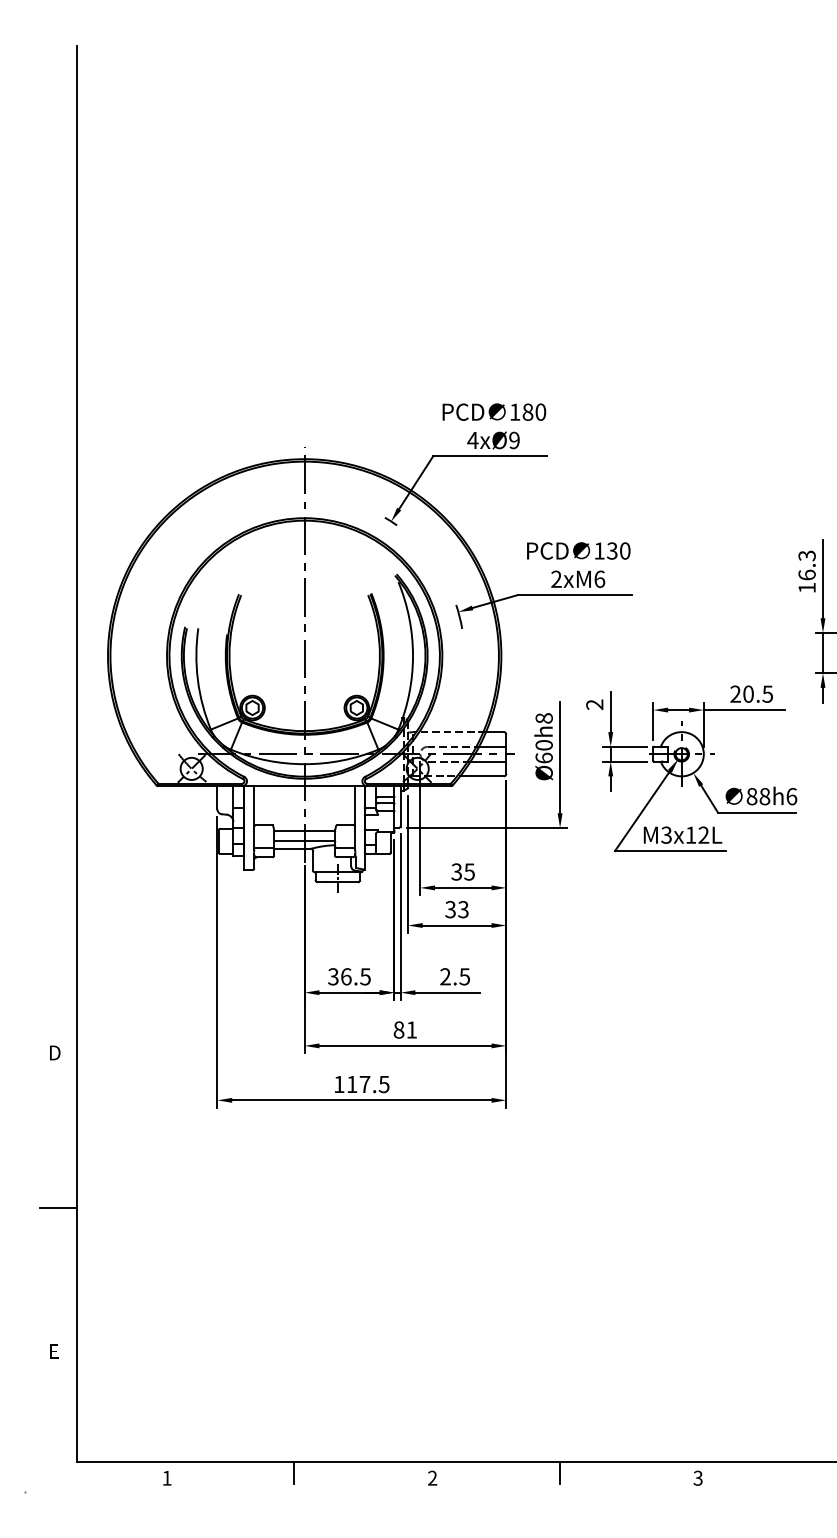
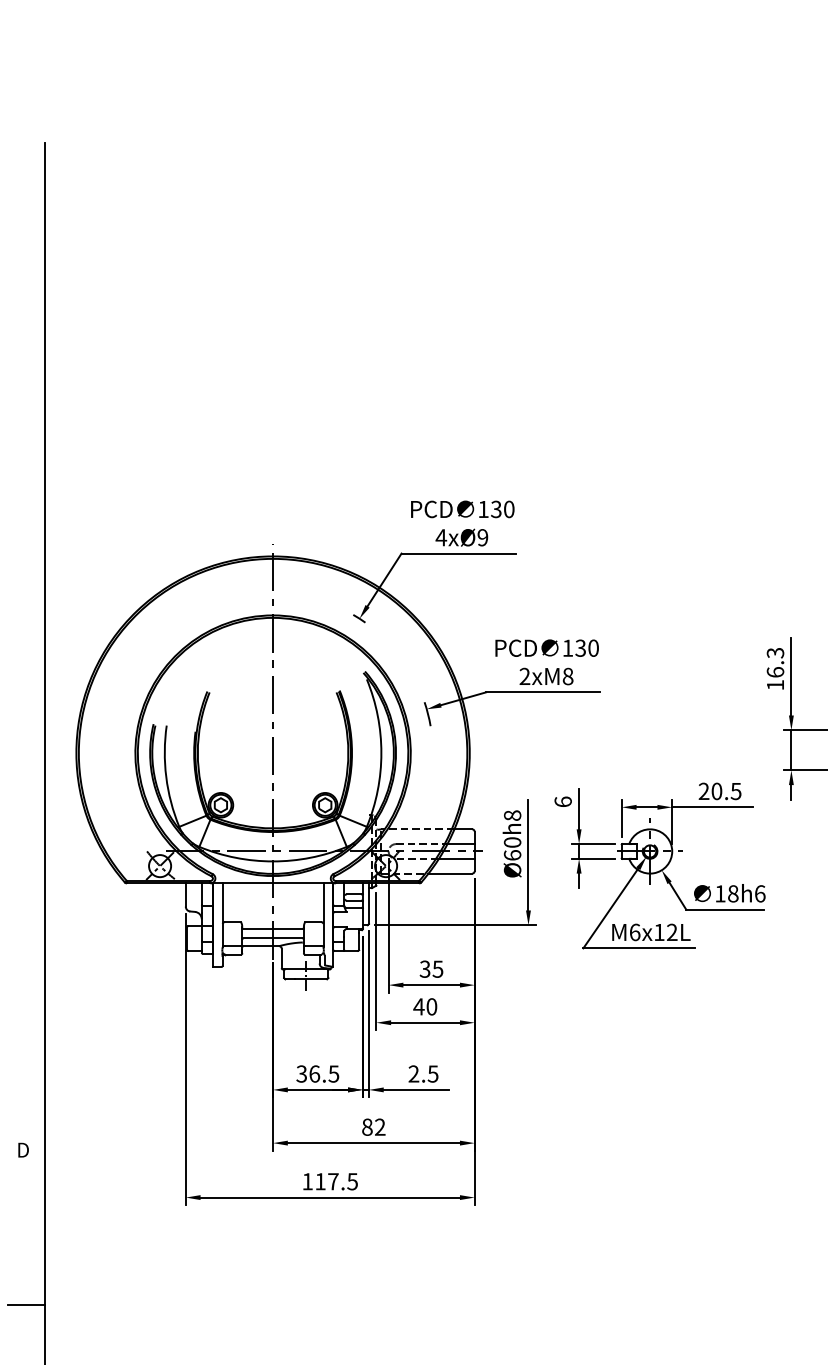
text: (527, 411) -> (495, 508), 180 -> 130
text: (599, 578) -> (567, 675), 2xM6 -> 2xM8
text: (594, 704) -> (562, 801), 2 -> 6
text: (751, 796) -> (719, 893), 88h6 -> 18h6
text: (666, 834) -> (634, 931), M3x12L -> M6x12L
text: (456, 909) -> (424, 1006), 33 -> 40
text: (411, 1029) -> (379, 1126), 81 -> 82

